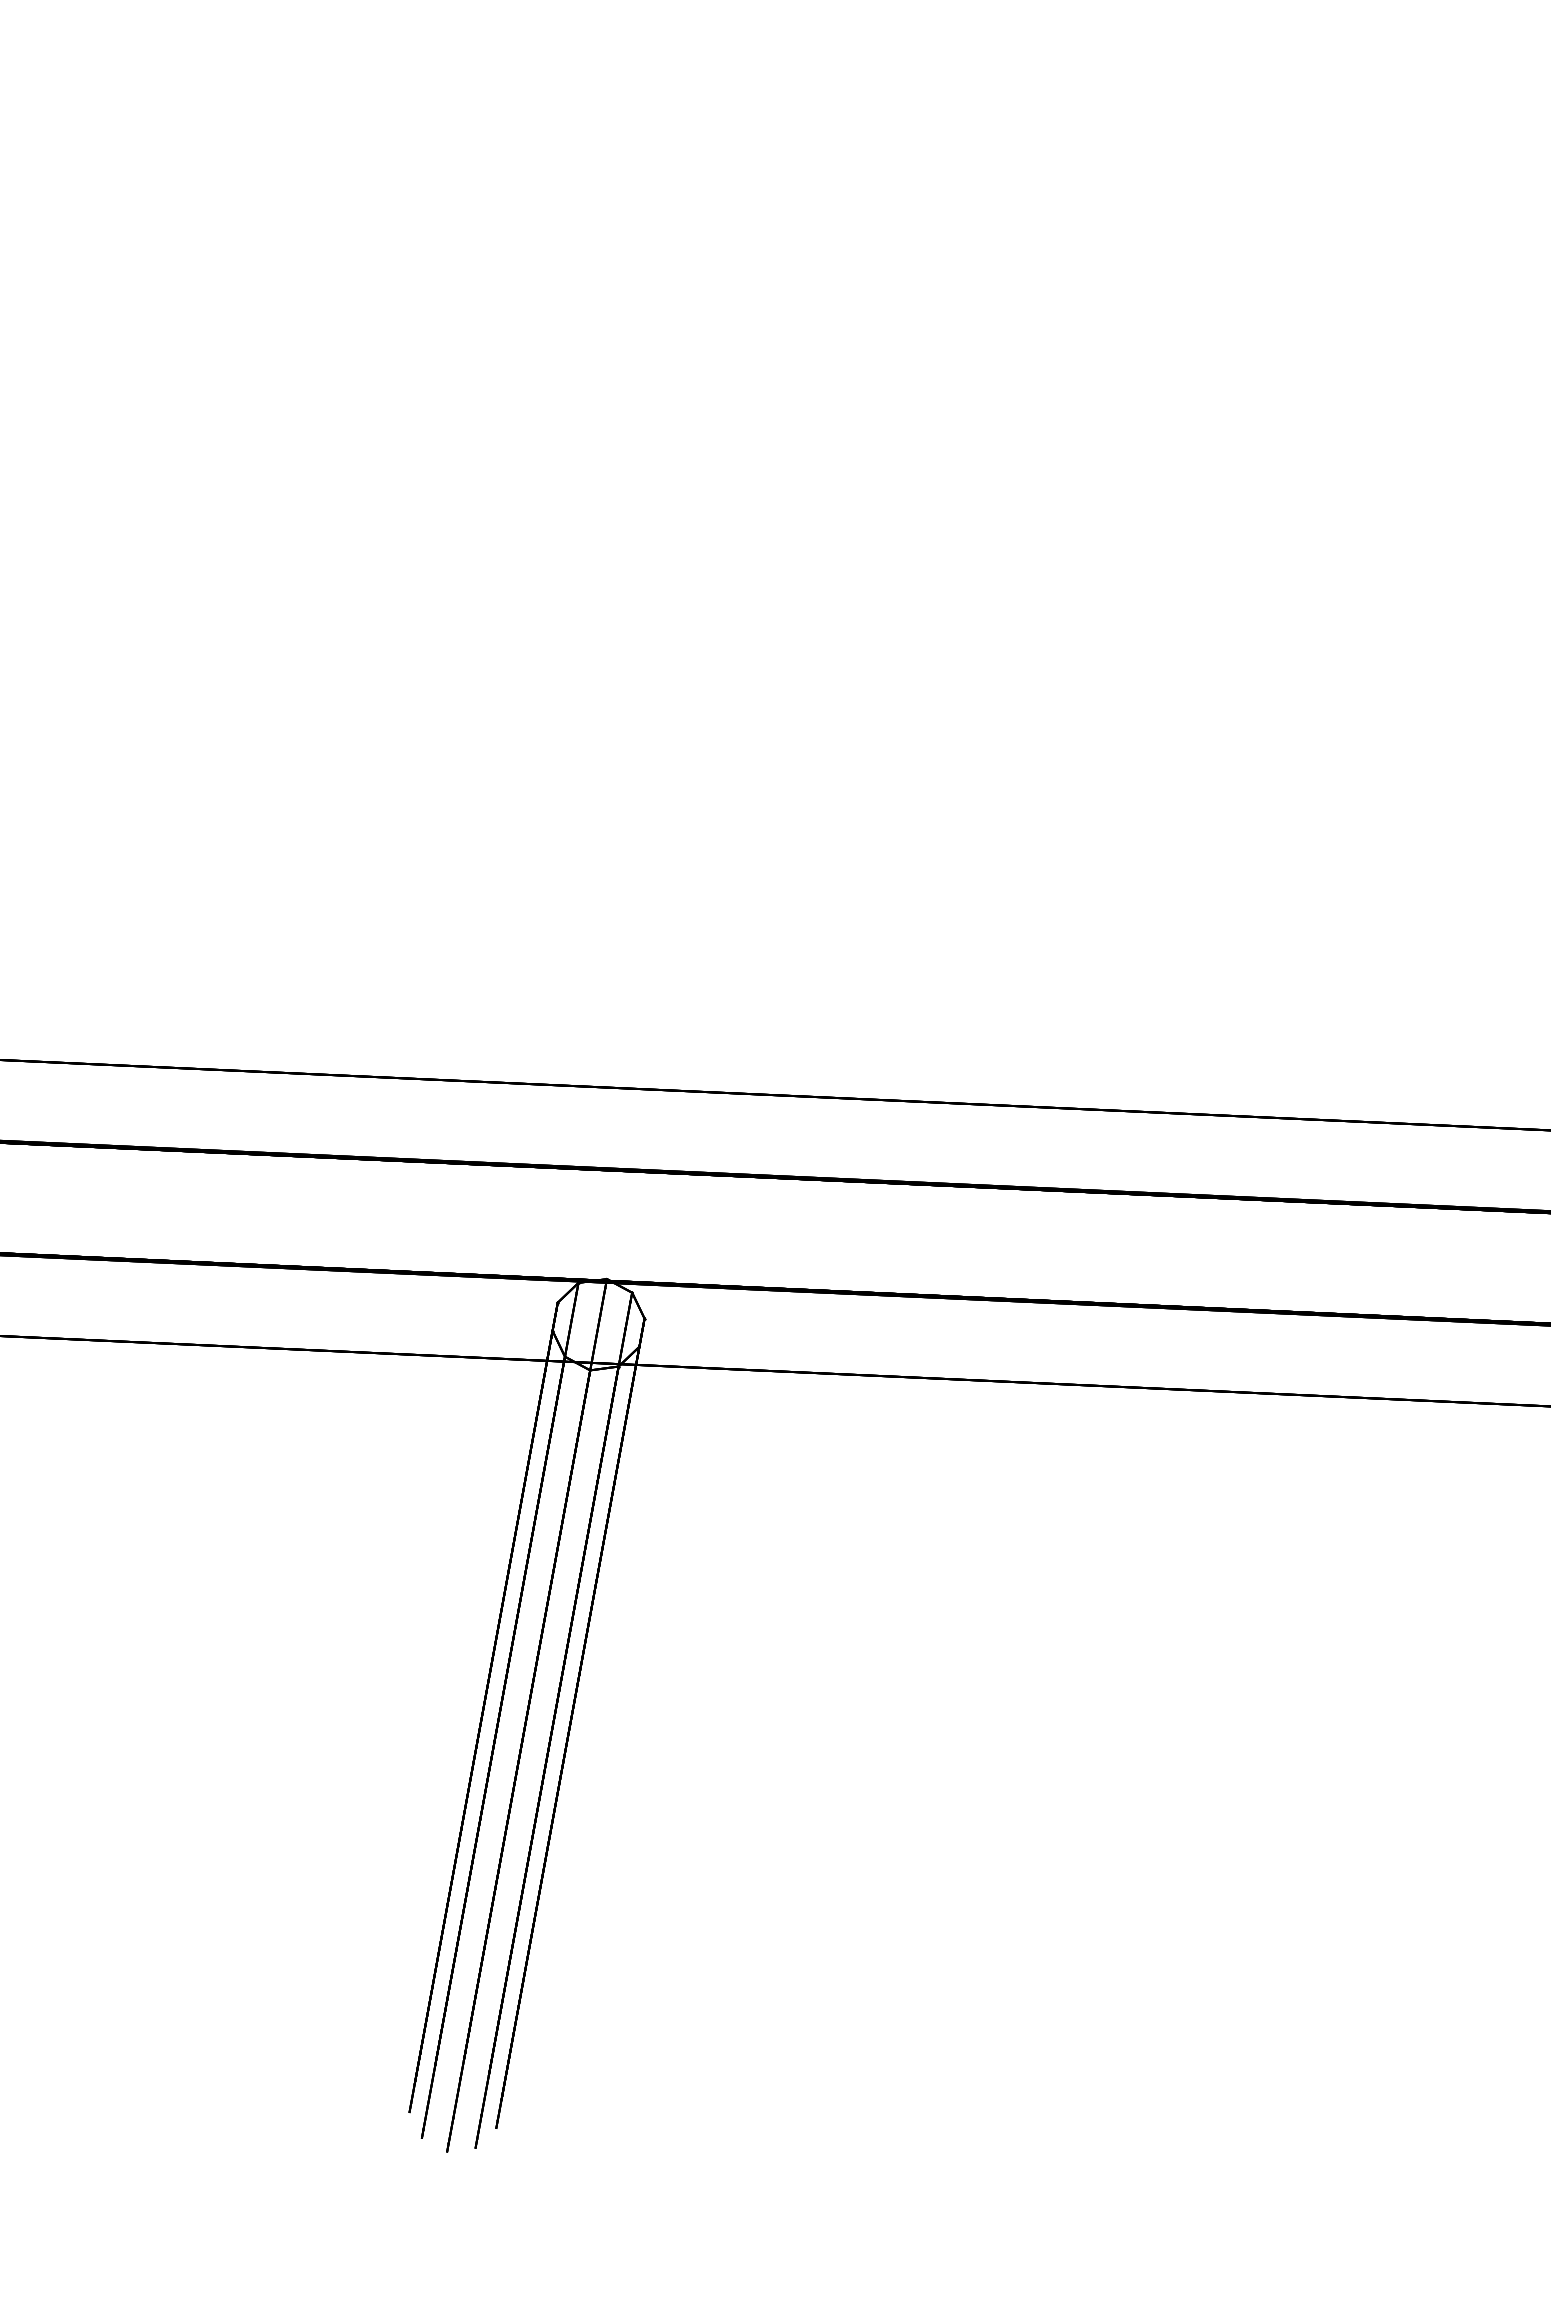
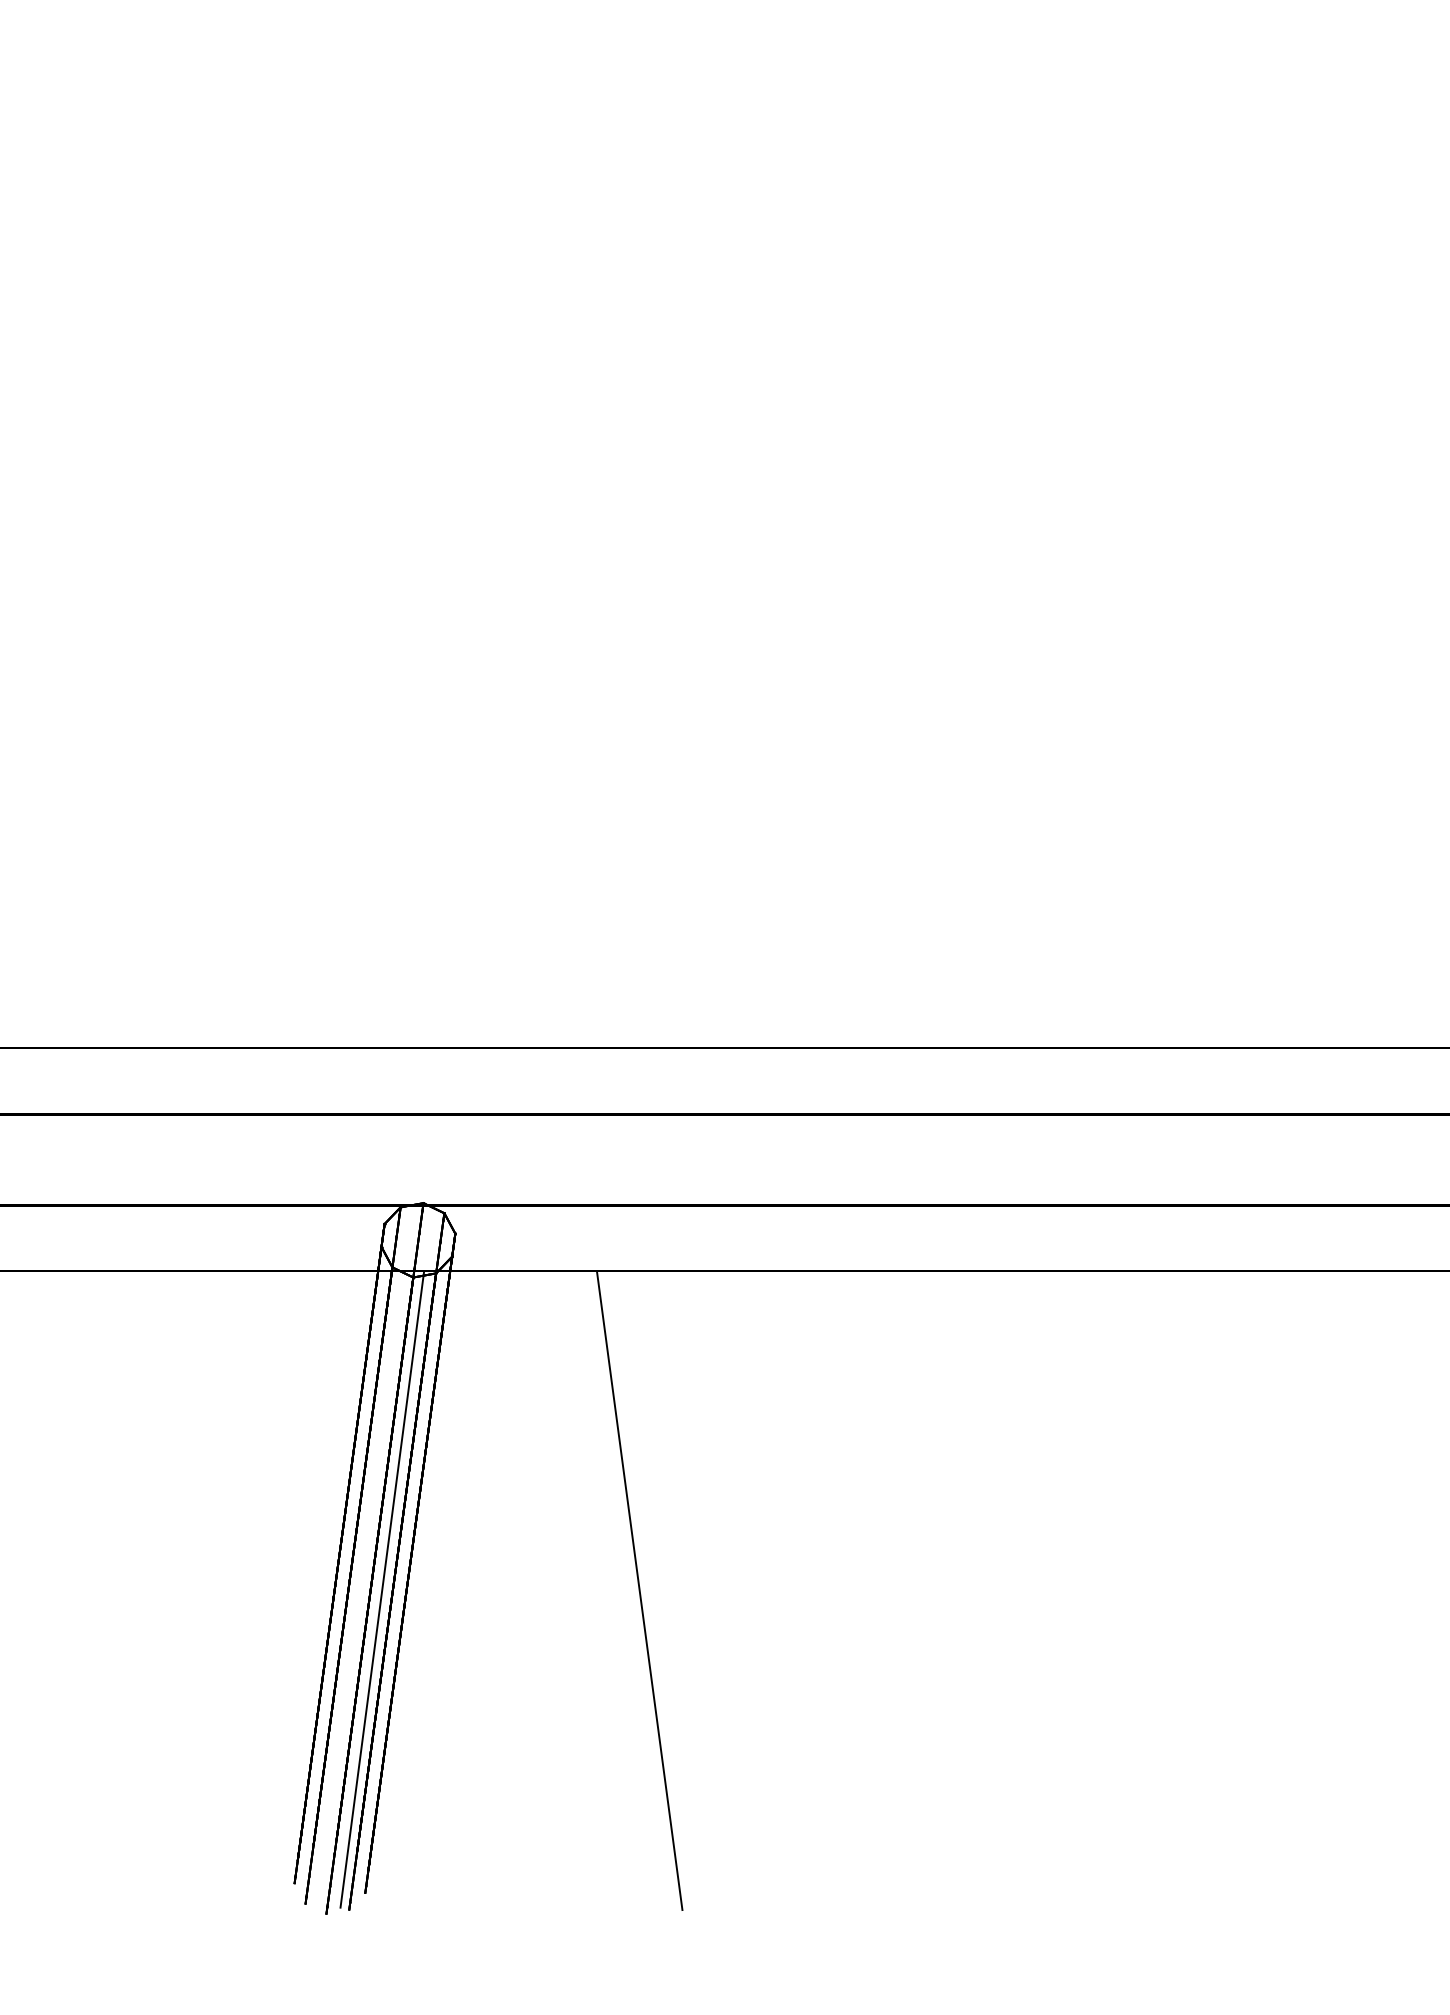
line: (534, 1754) -> (382, 1589), added
line: (852, 1769) -> (639, 1590), added

